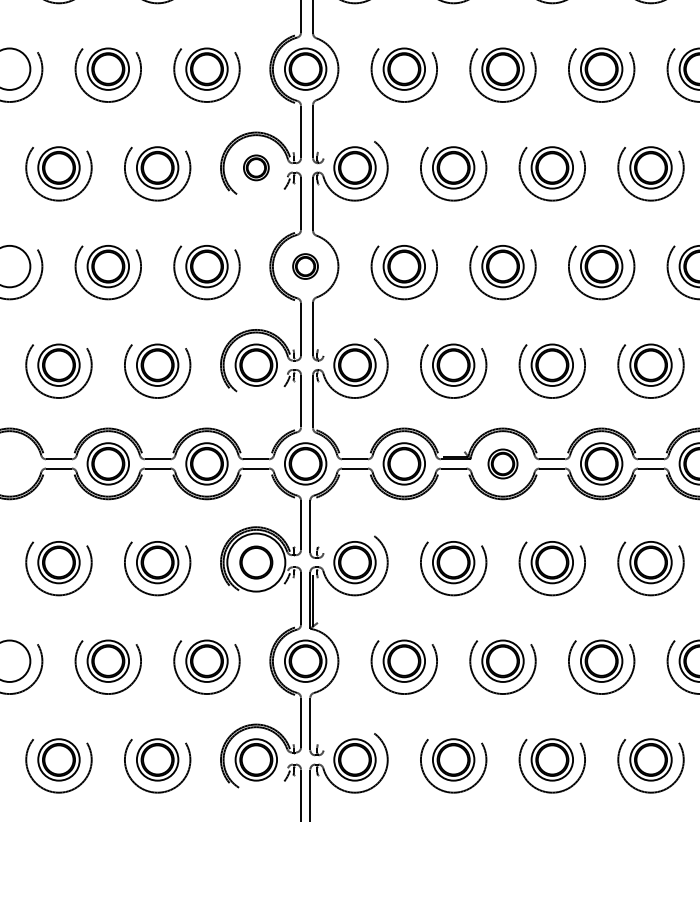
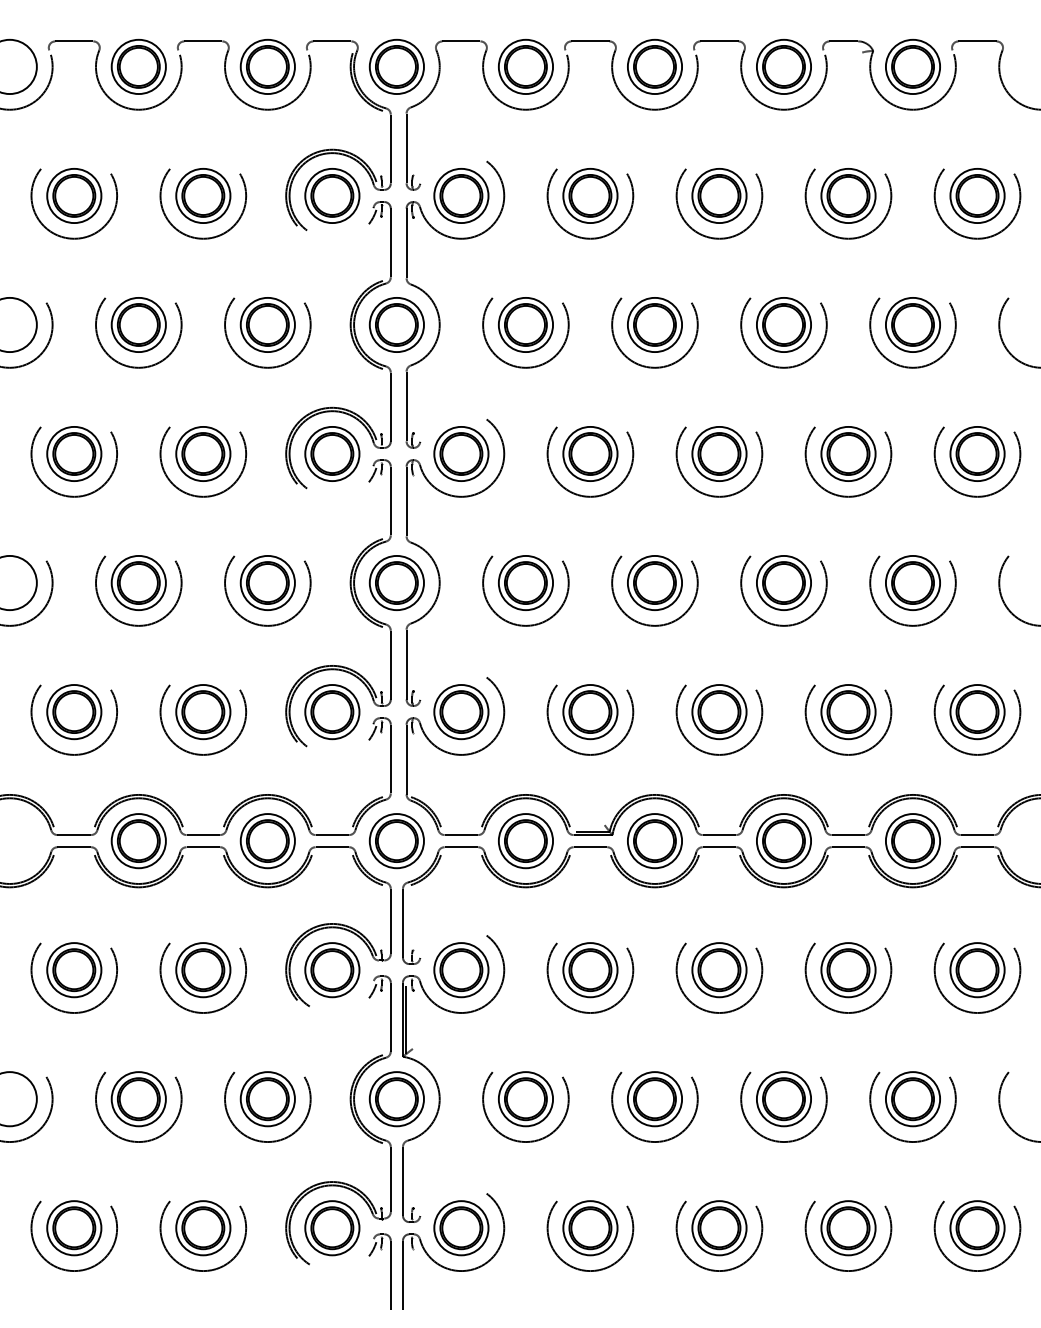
part: (256, 167) -> (332, 453), size x1.67
part: (305, 266) -> (396, 582), size x1.67
part: (502, 464) -> (654, 841), size x1.43
circle: (256, 562) -> (332, 970), size x0.71

